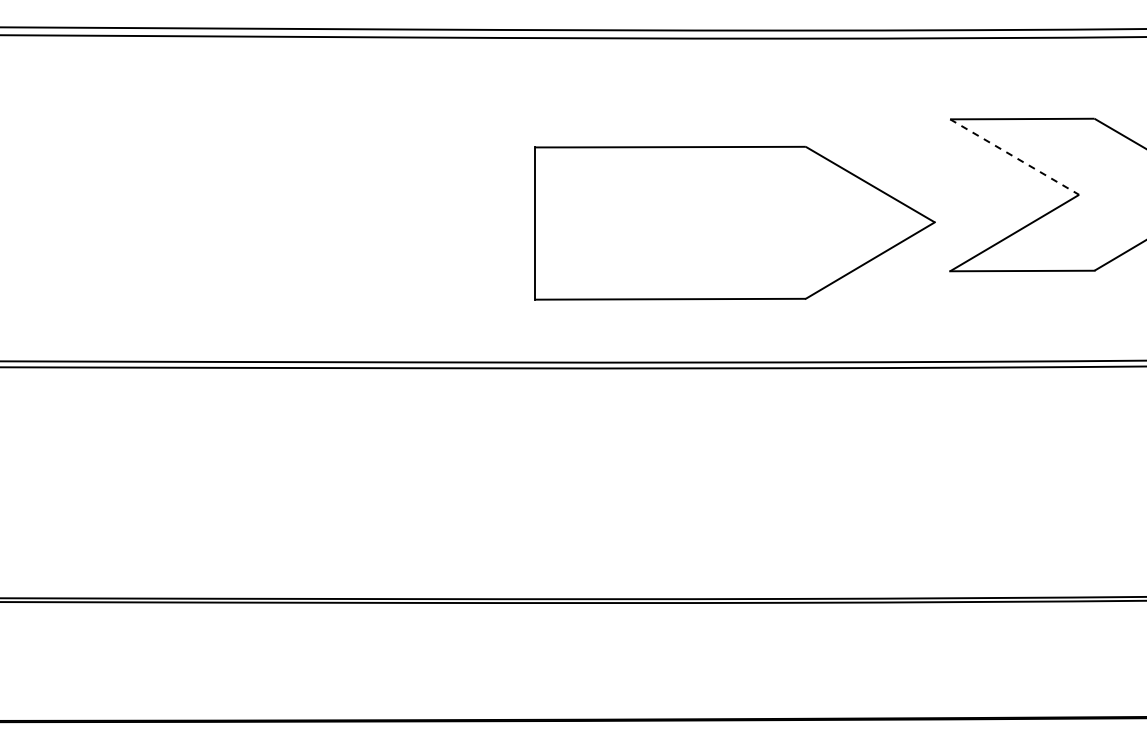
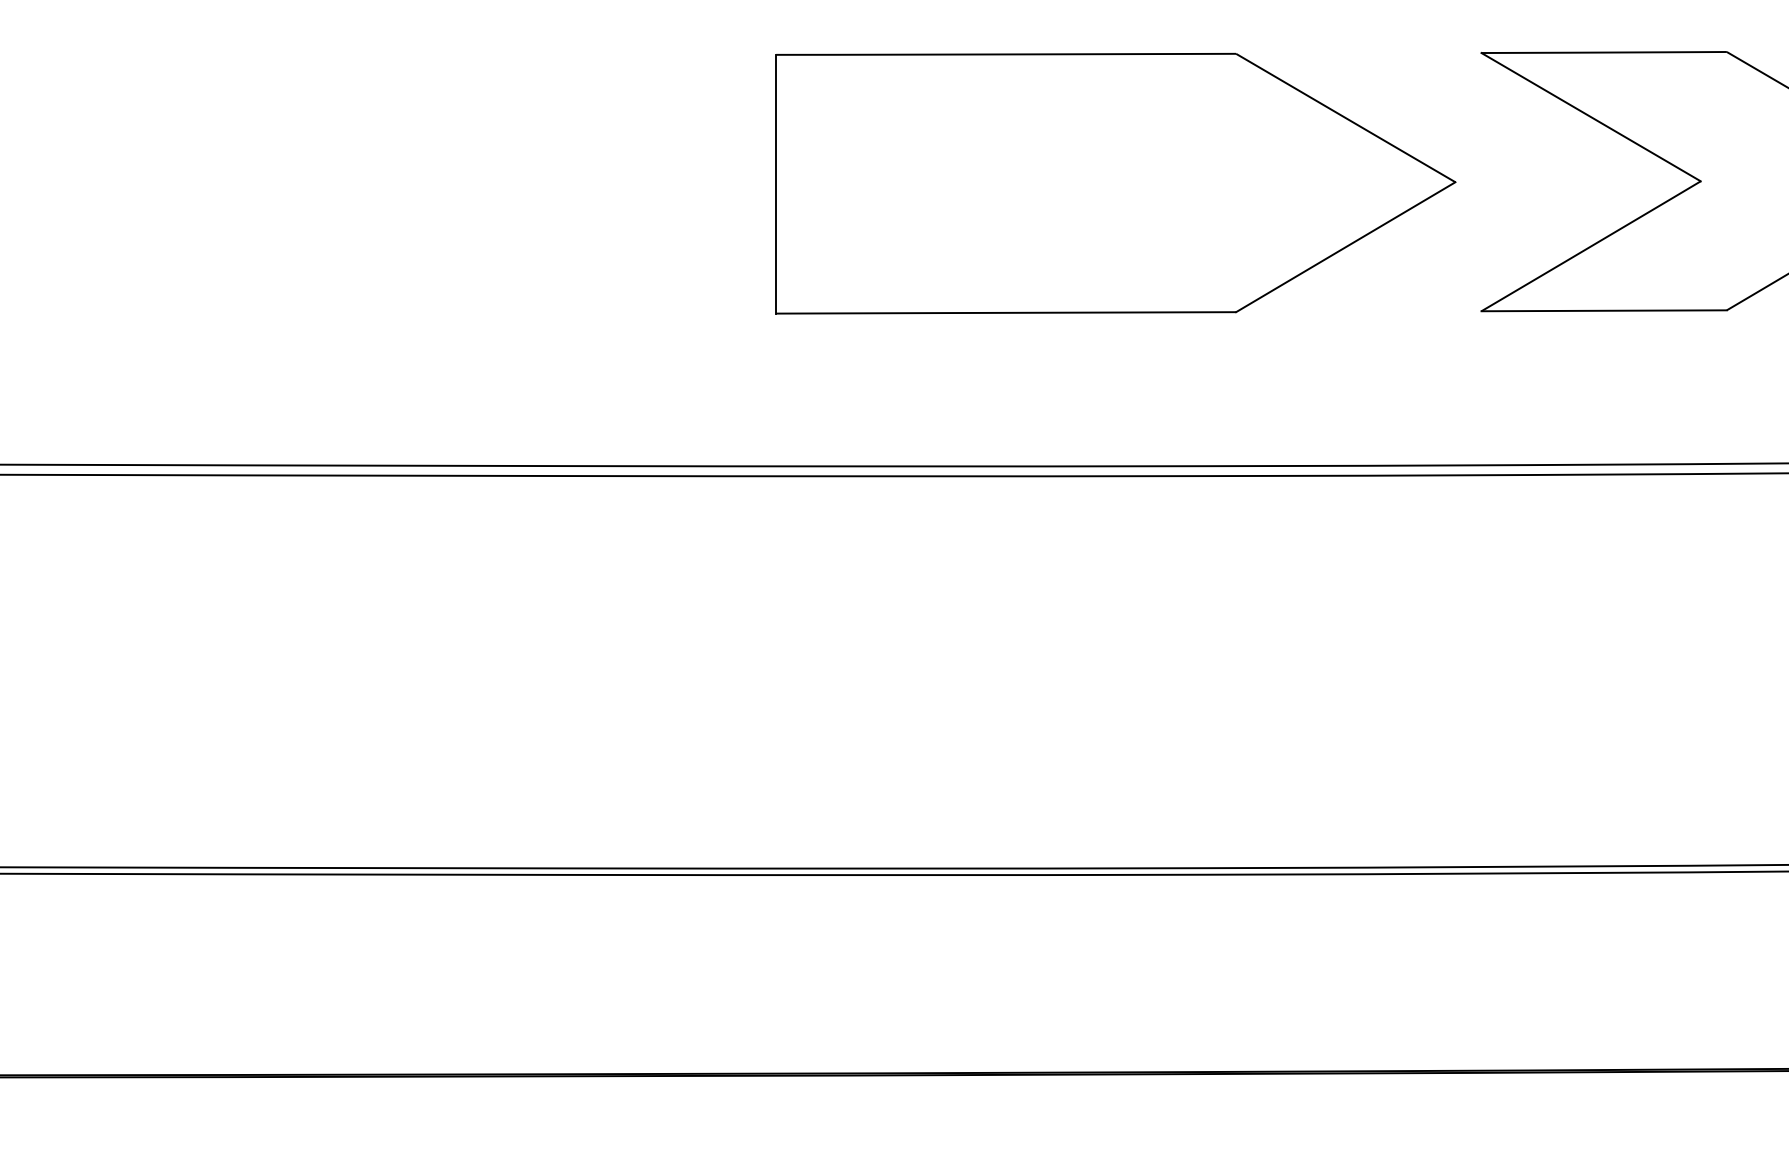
line: (1014, 157) -> (1590, 117), dashed -> solid
part: (734, 222) -> (1114, 182), moved

